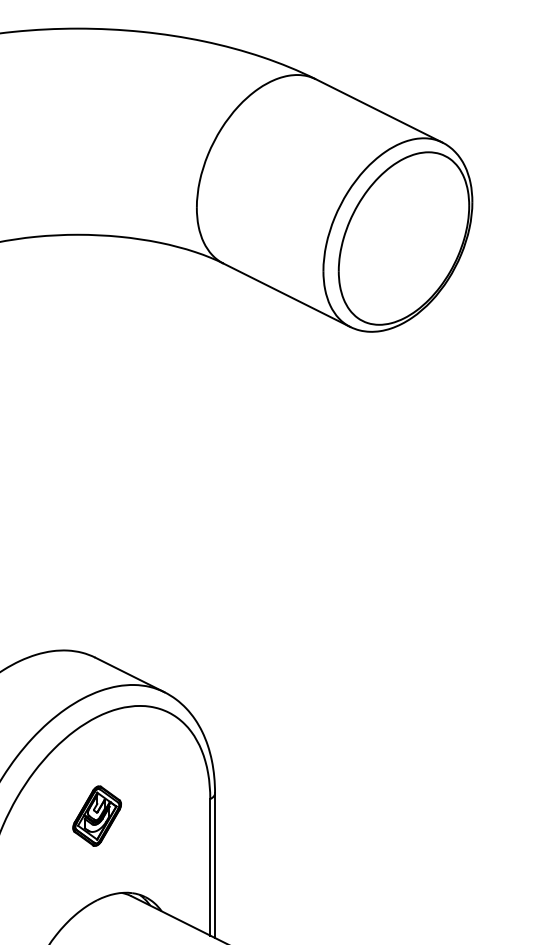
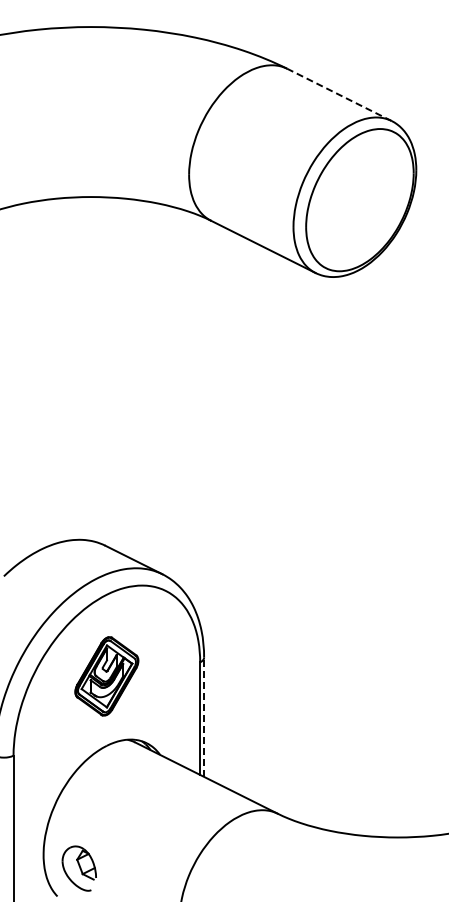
line: (378, 110) -> (338, 94), solid -> dashed
part: (96, 816) -> (106, 676), size x1.6
line: (215, 865) -> (204, 717), solid -> dashed

